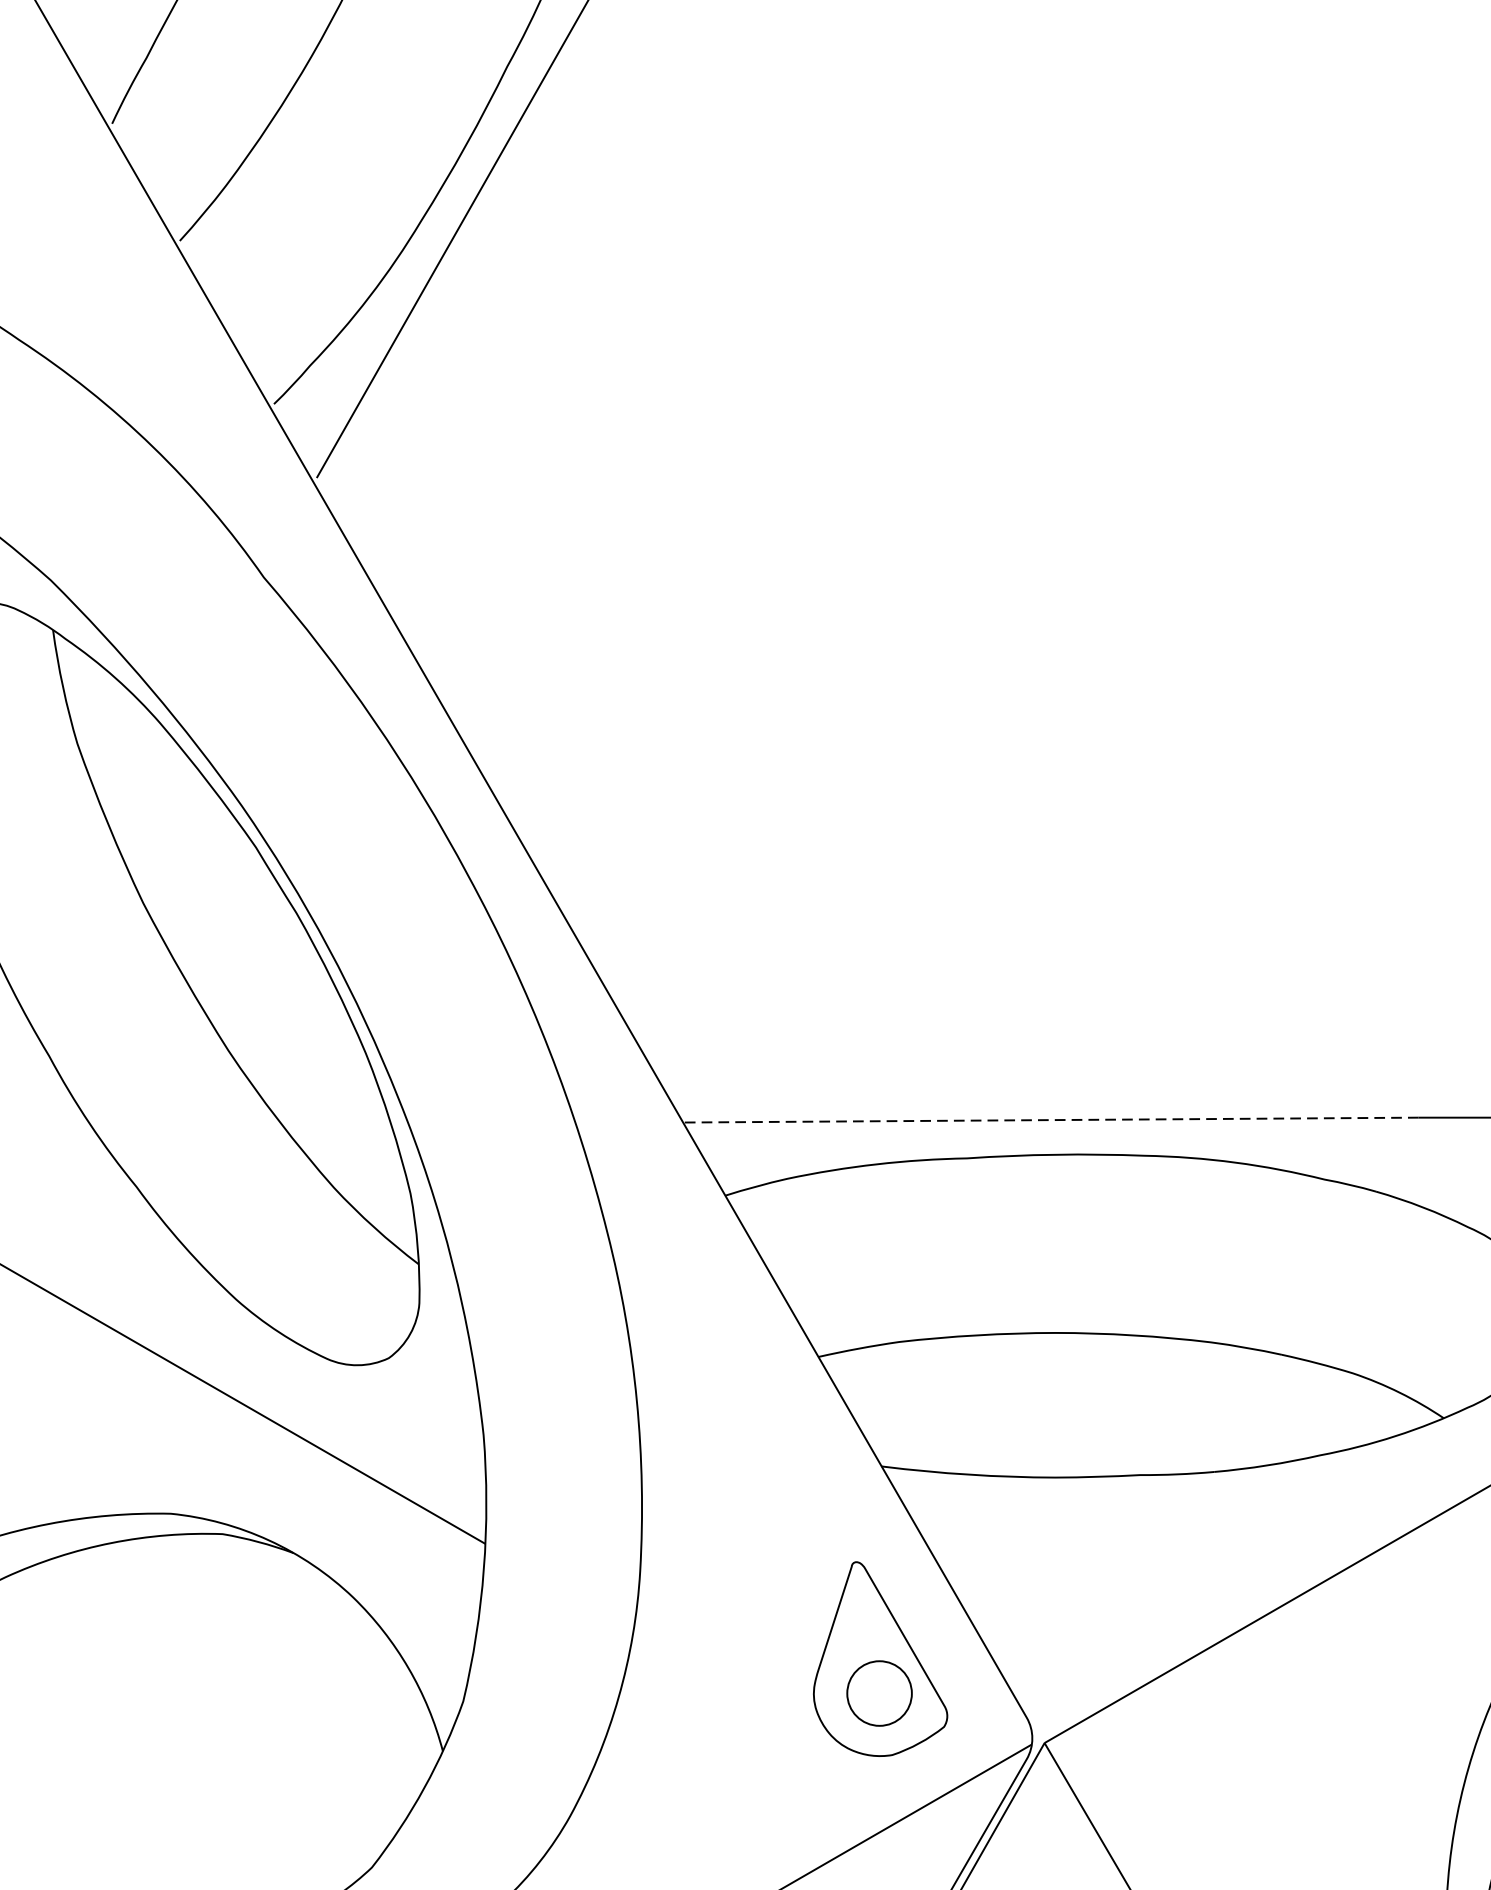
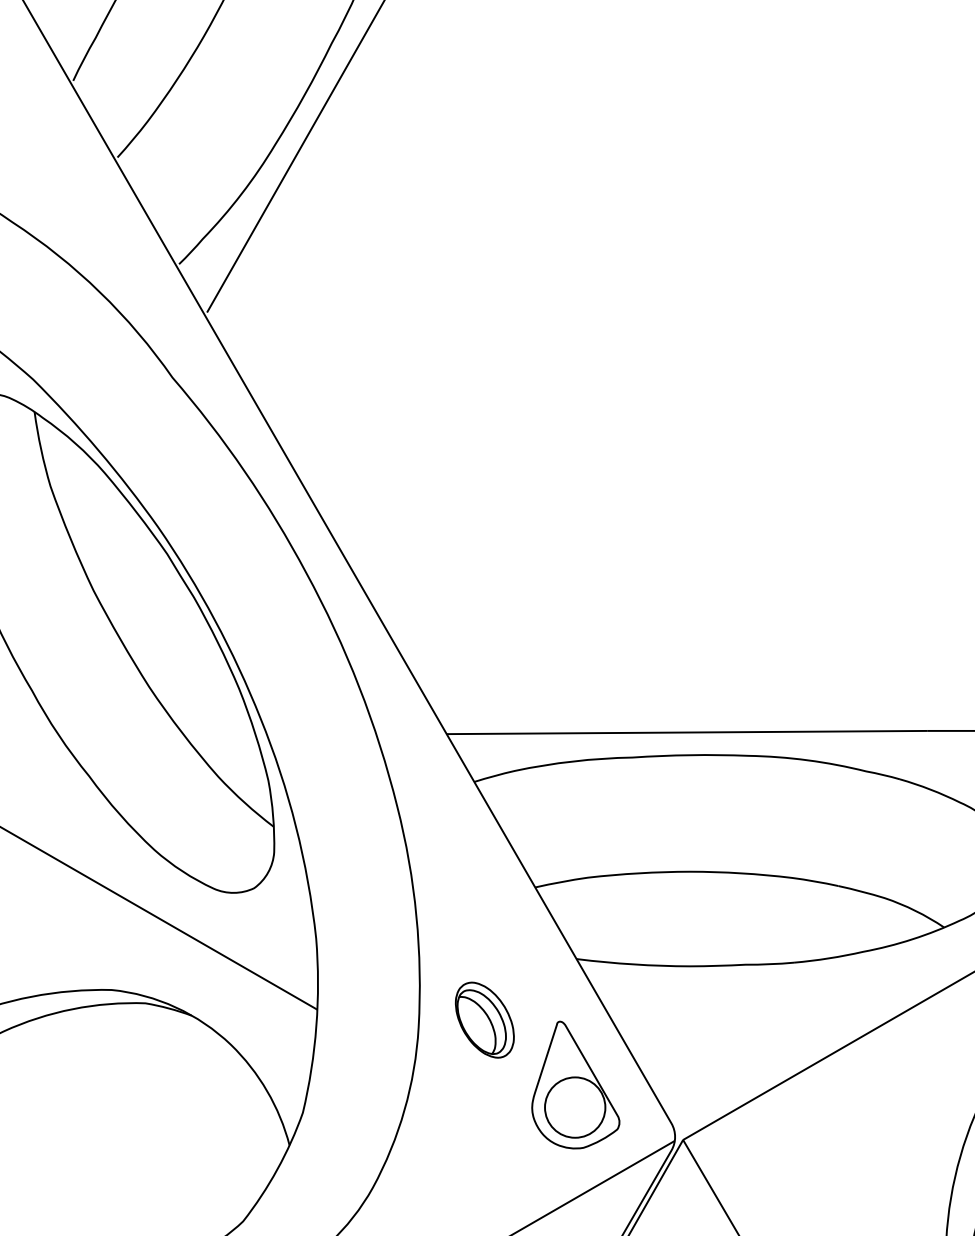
line: (1051, 1120) -> (687, 732), dashed -> solid
part: (740, 1558) -> (484, 1019), added
circle: (880, 1693) -> (575, 1107), size x1.43

